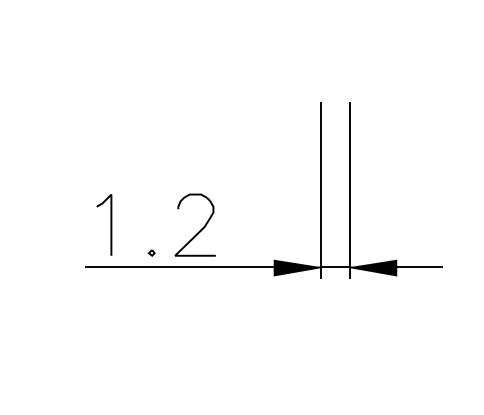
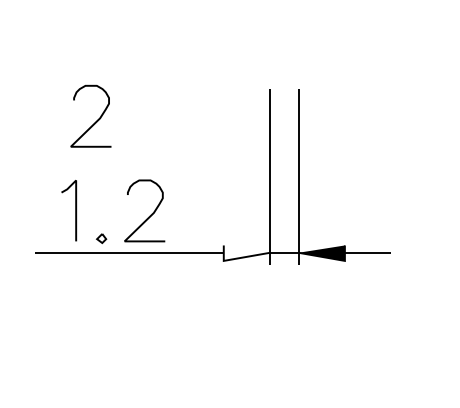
curve: (146, 134) -> (96, 120), added
line: (110, 224) -> (75, 210), moved
part: (151, 252) -> (101, 238), size x1.6
fill: (297, 267) -> (246, 253), removed

